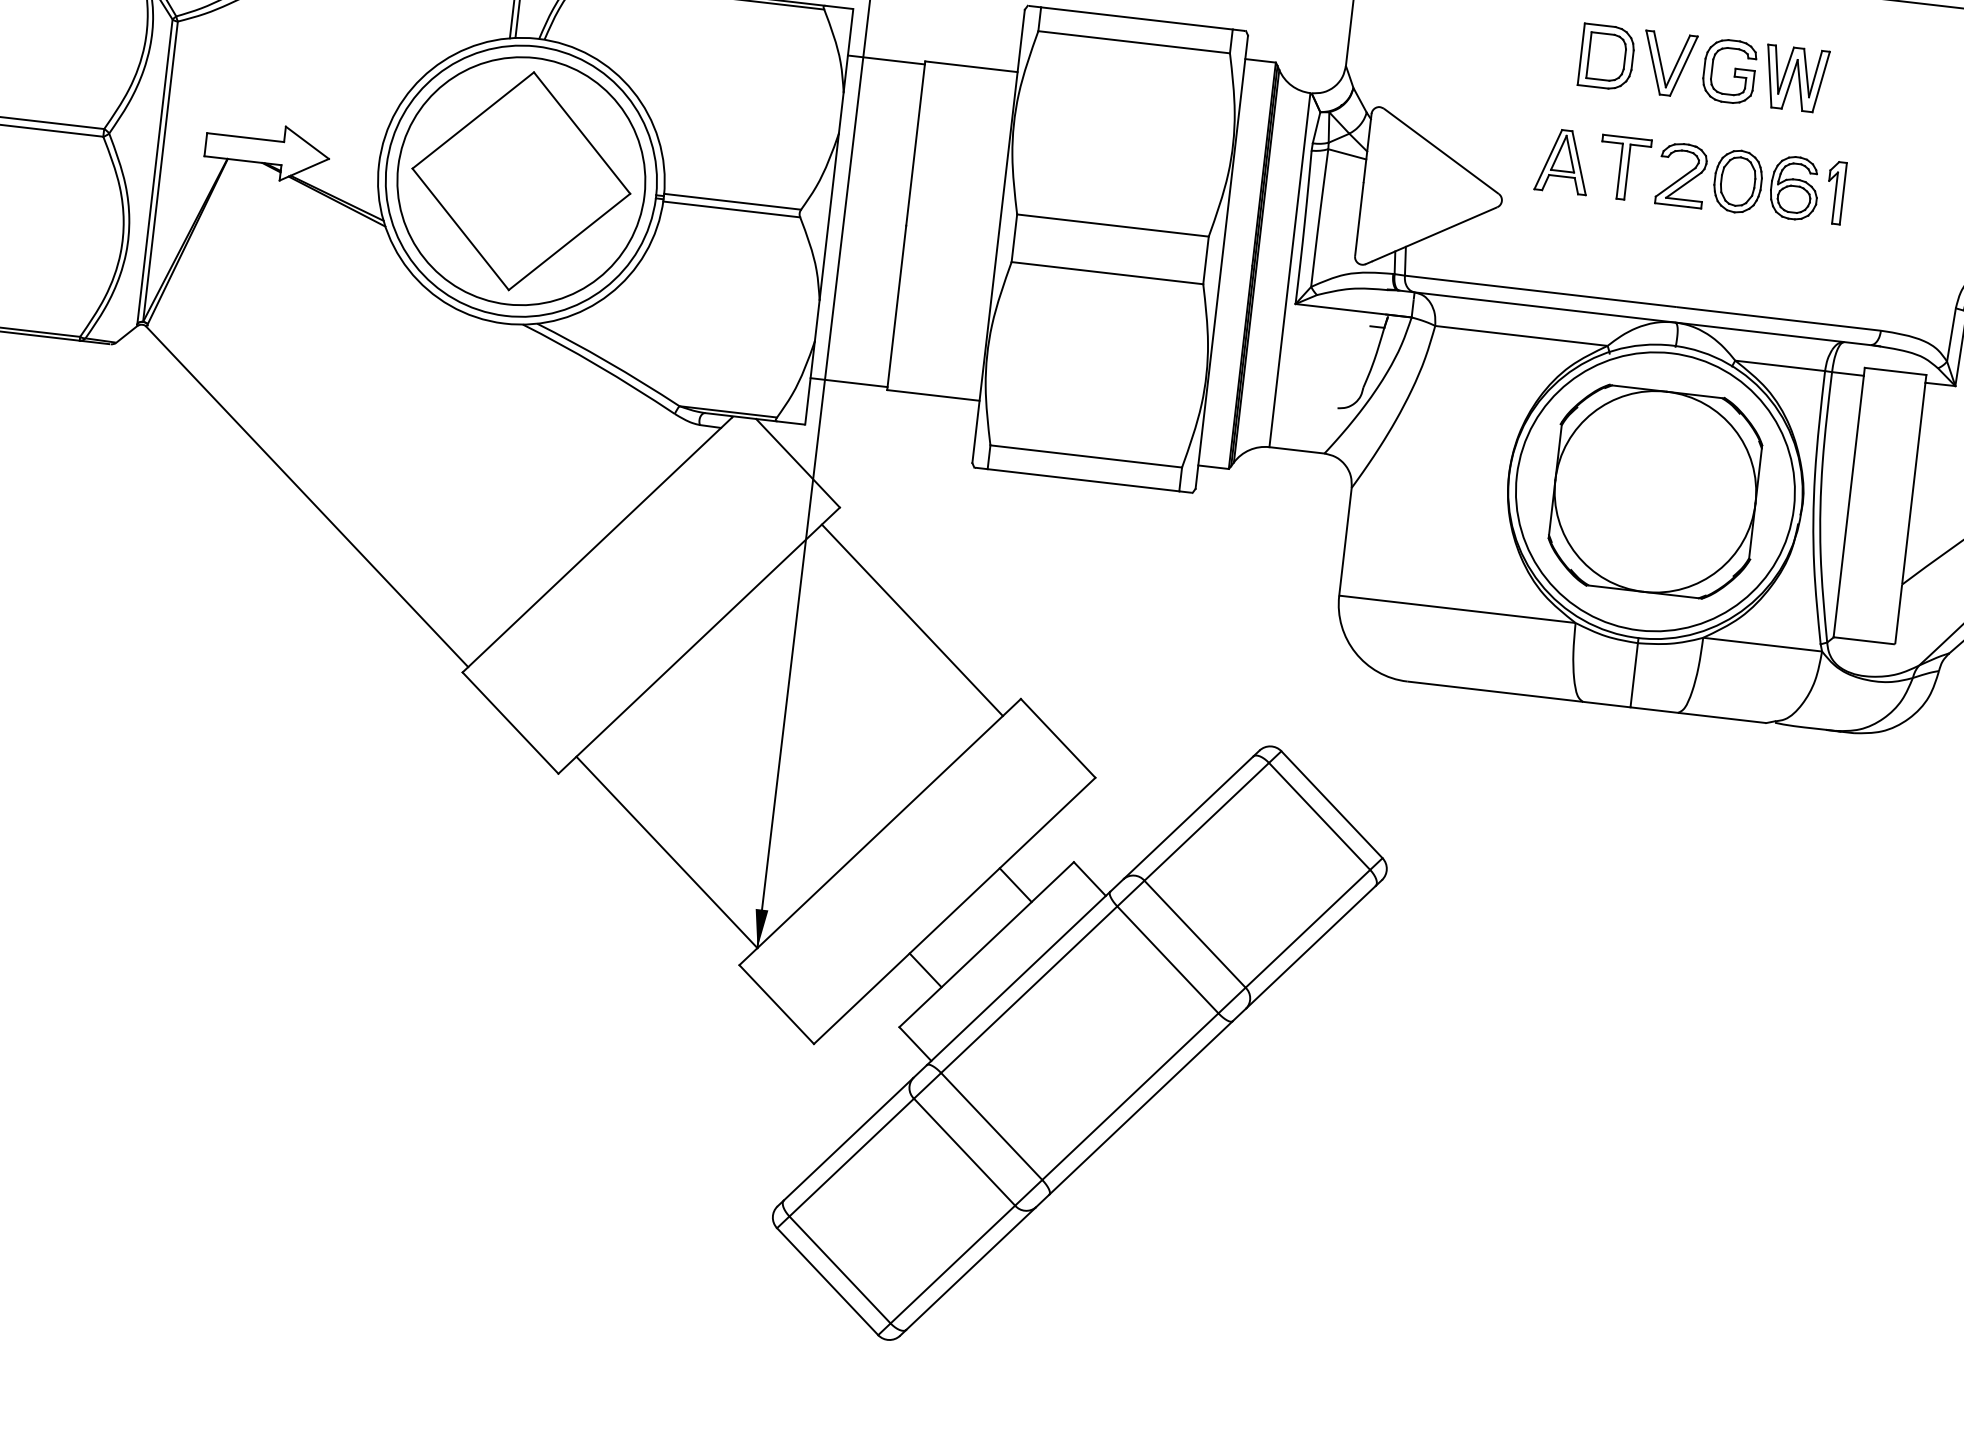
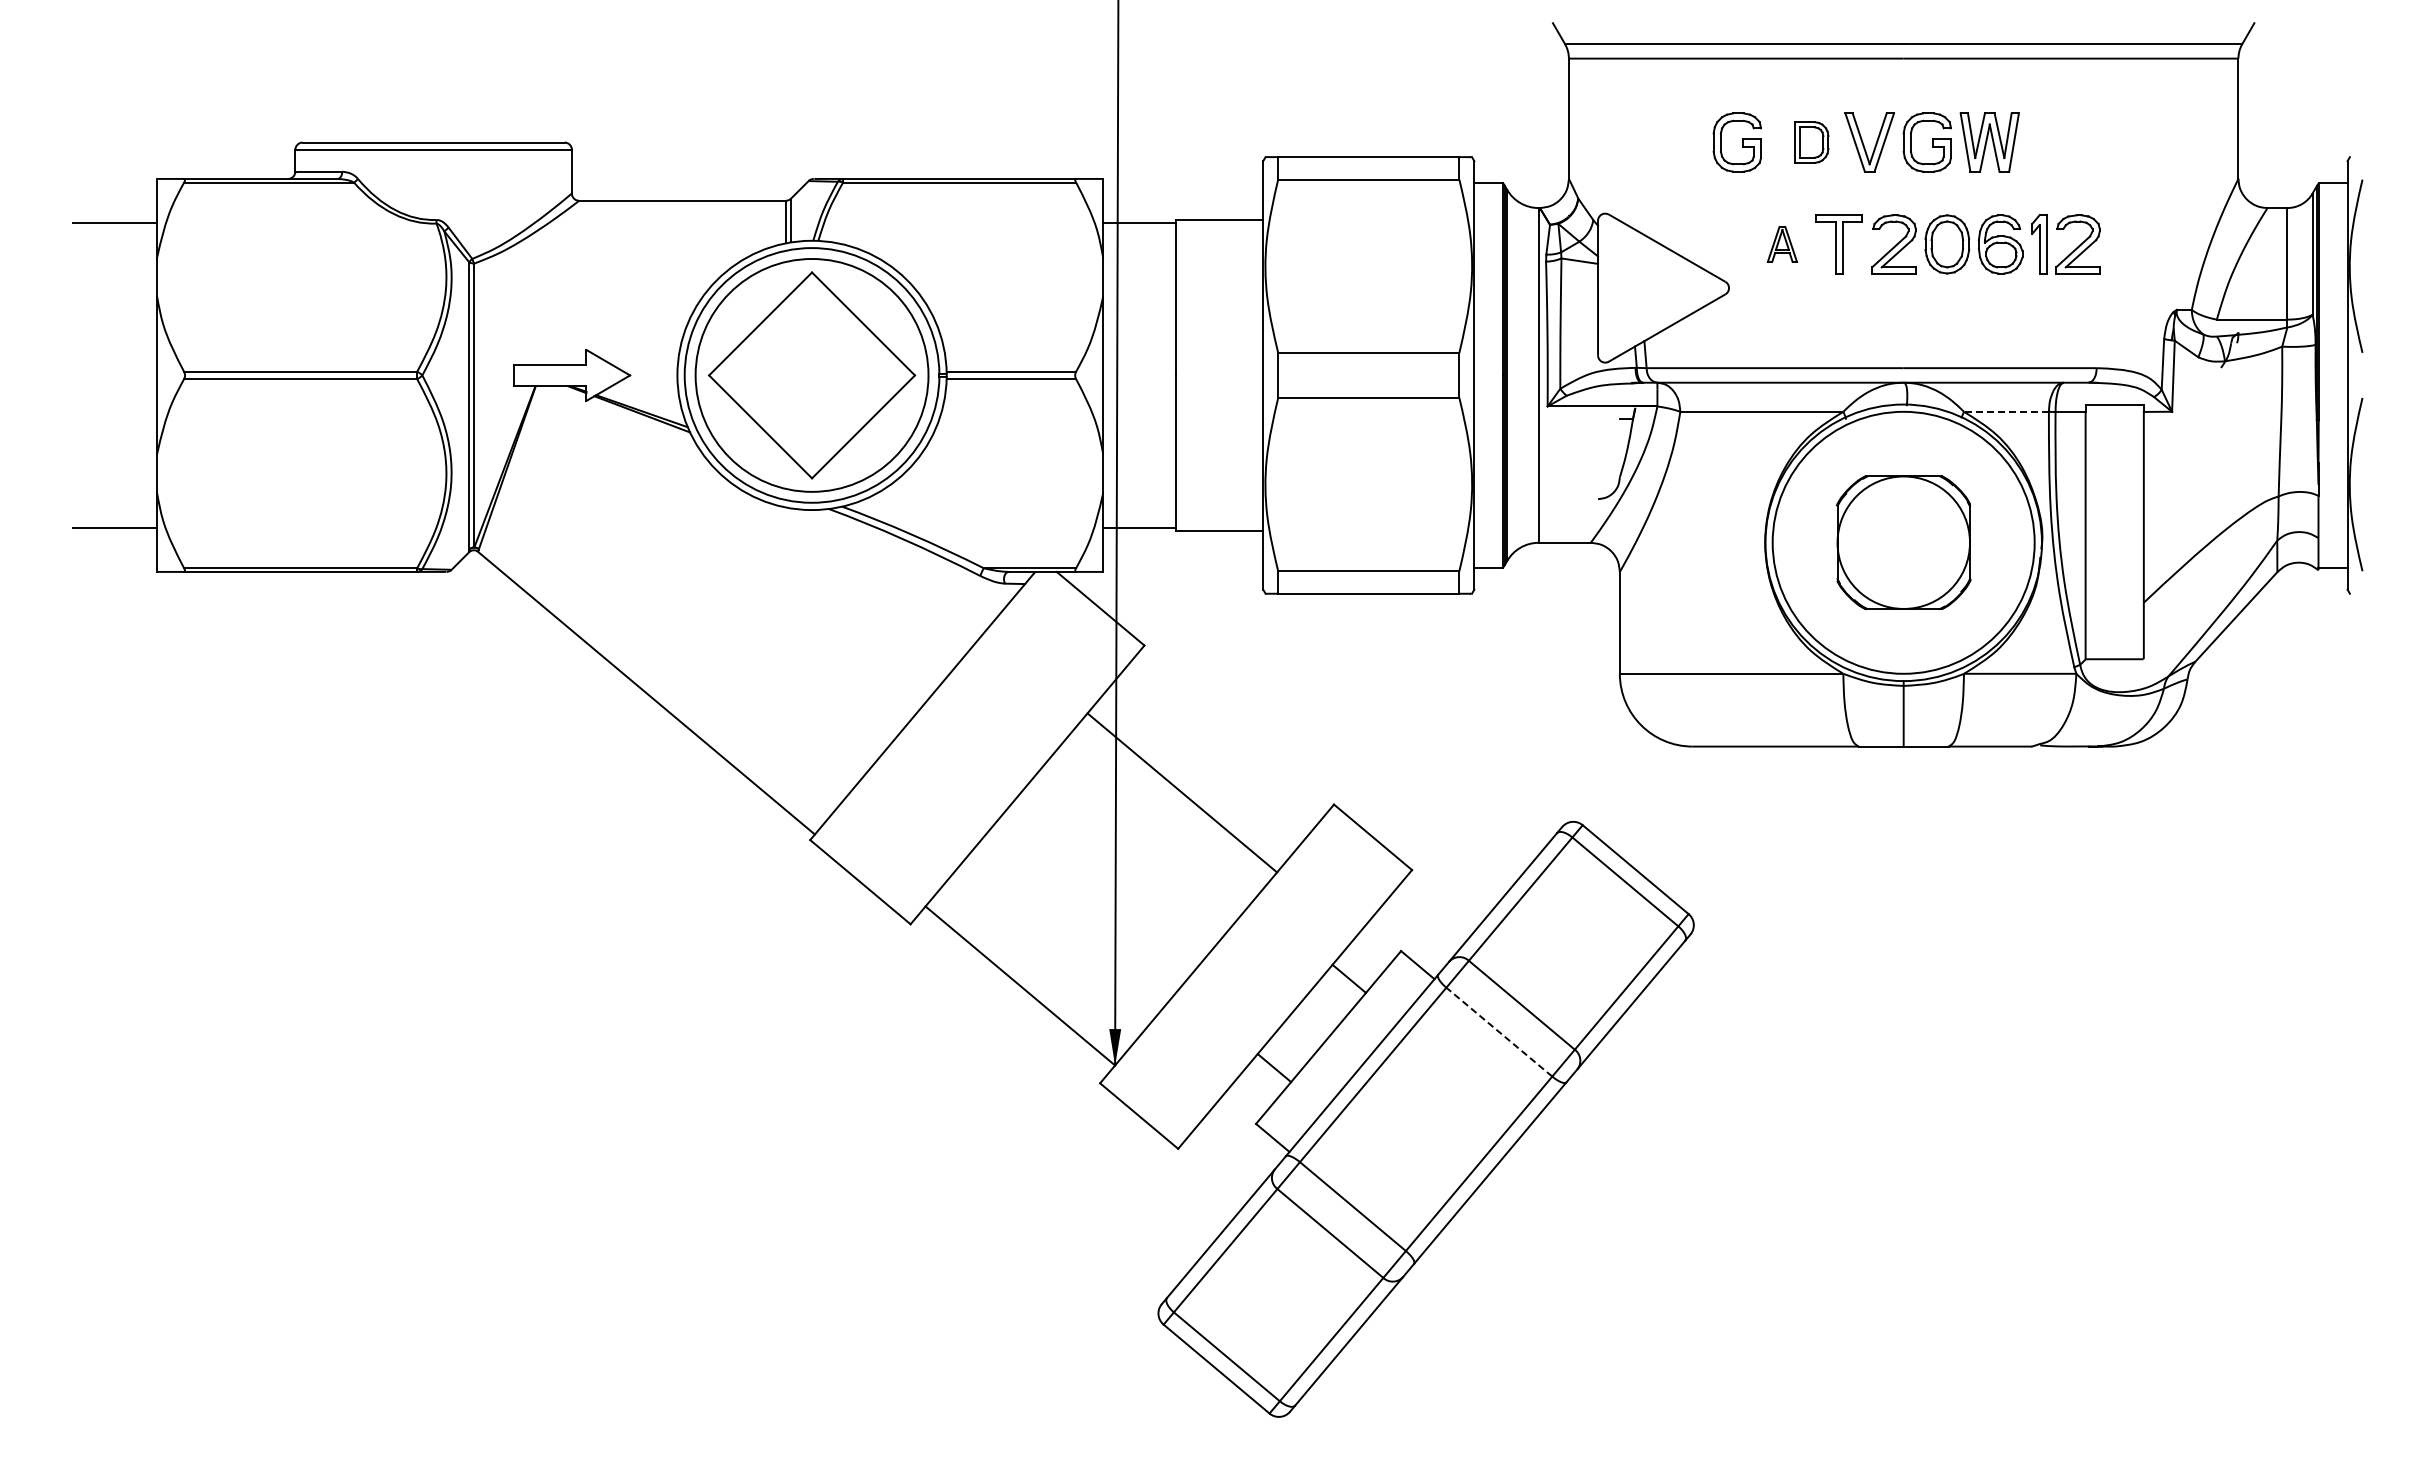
part: (1527, 47) -> (1736, 142), added
part: (1606, 57) -> (1811, 142), size x0.7
part: (1563, 161) -> (1782, 244), size x0.6
part: (1875, 197) -> (2077, 244), added
line: (1779, 365) -> (2005, 411), solid -> dashed
part: (1655, 491) -> (1903, 542), size x0.7
line: (912, 619) -> (1182, 792), moved
line: (1167, 959) -> (1498, 1031), solid -> dashed

